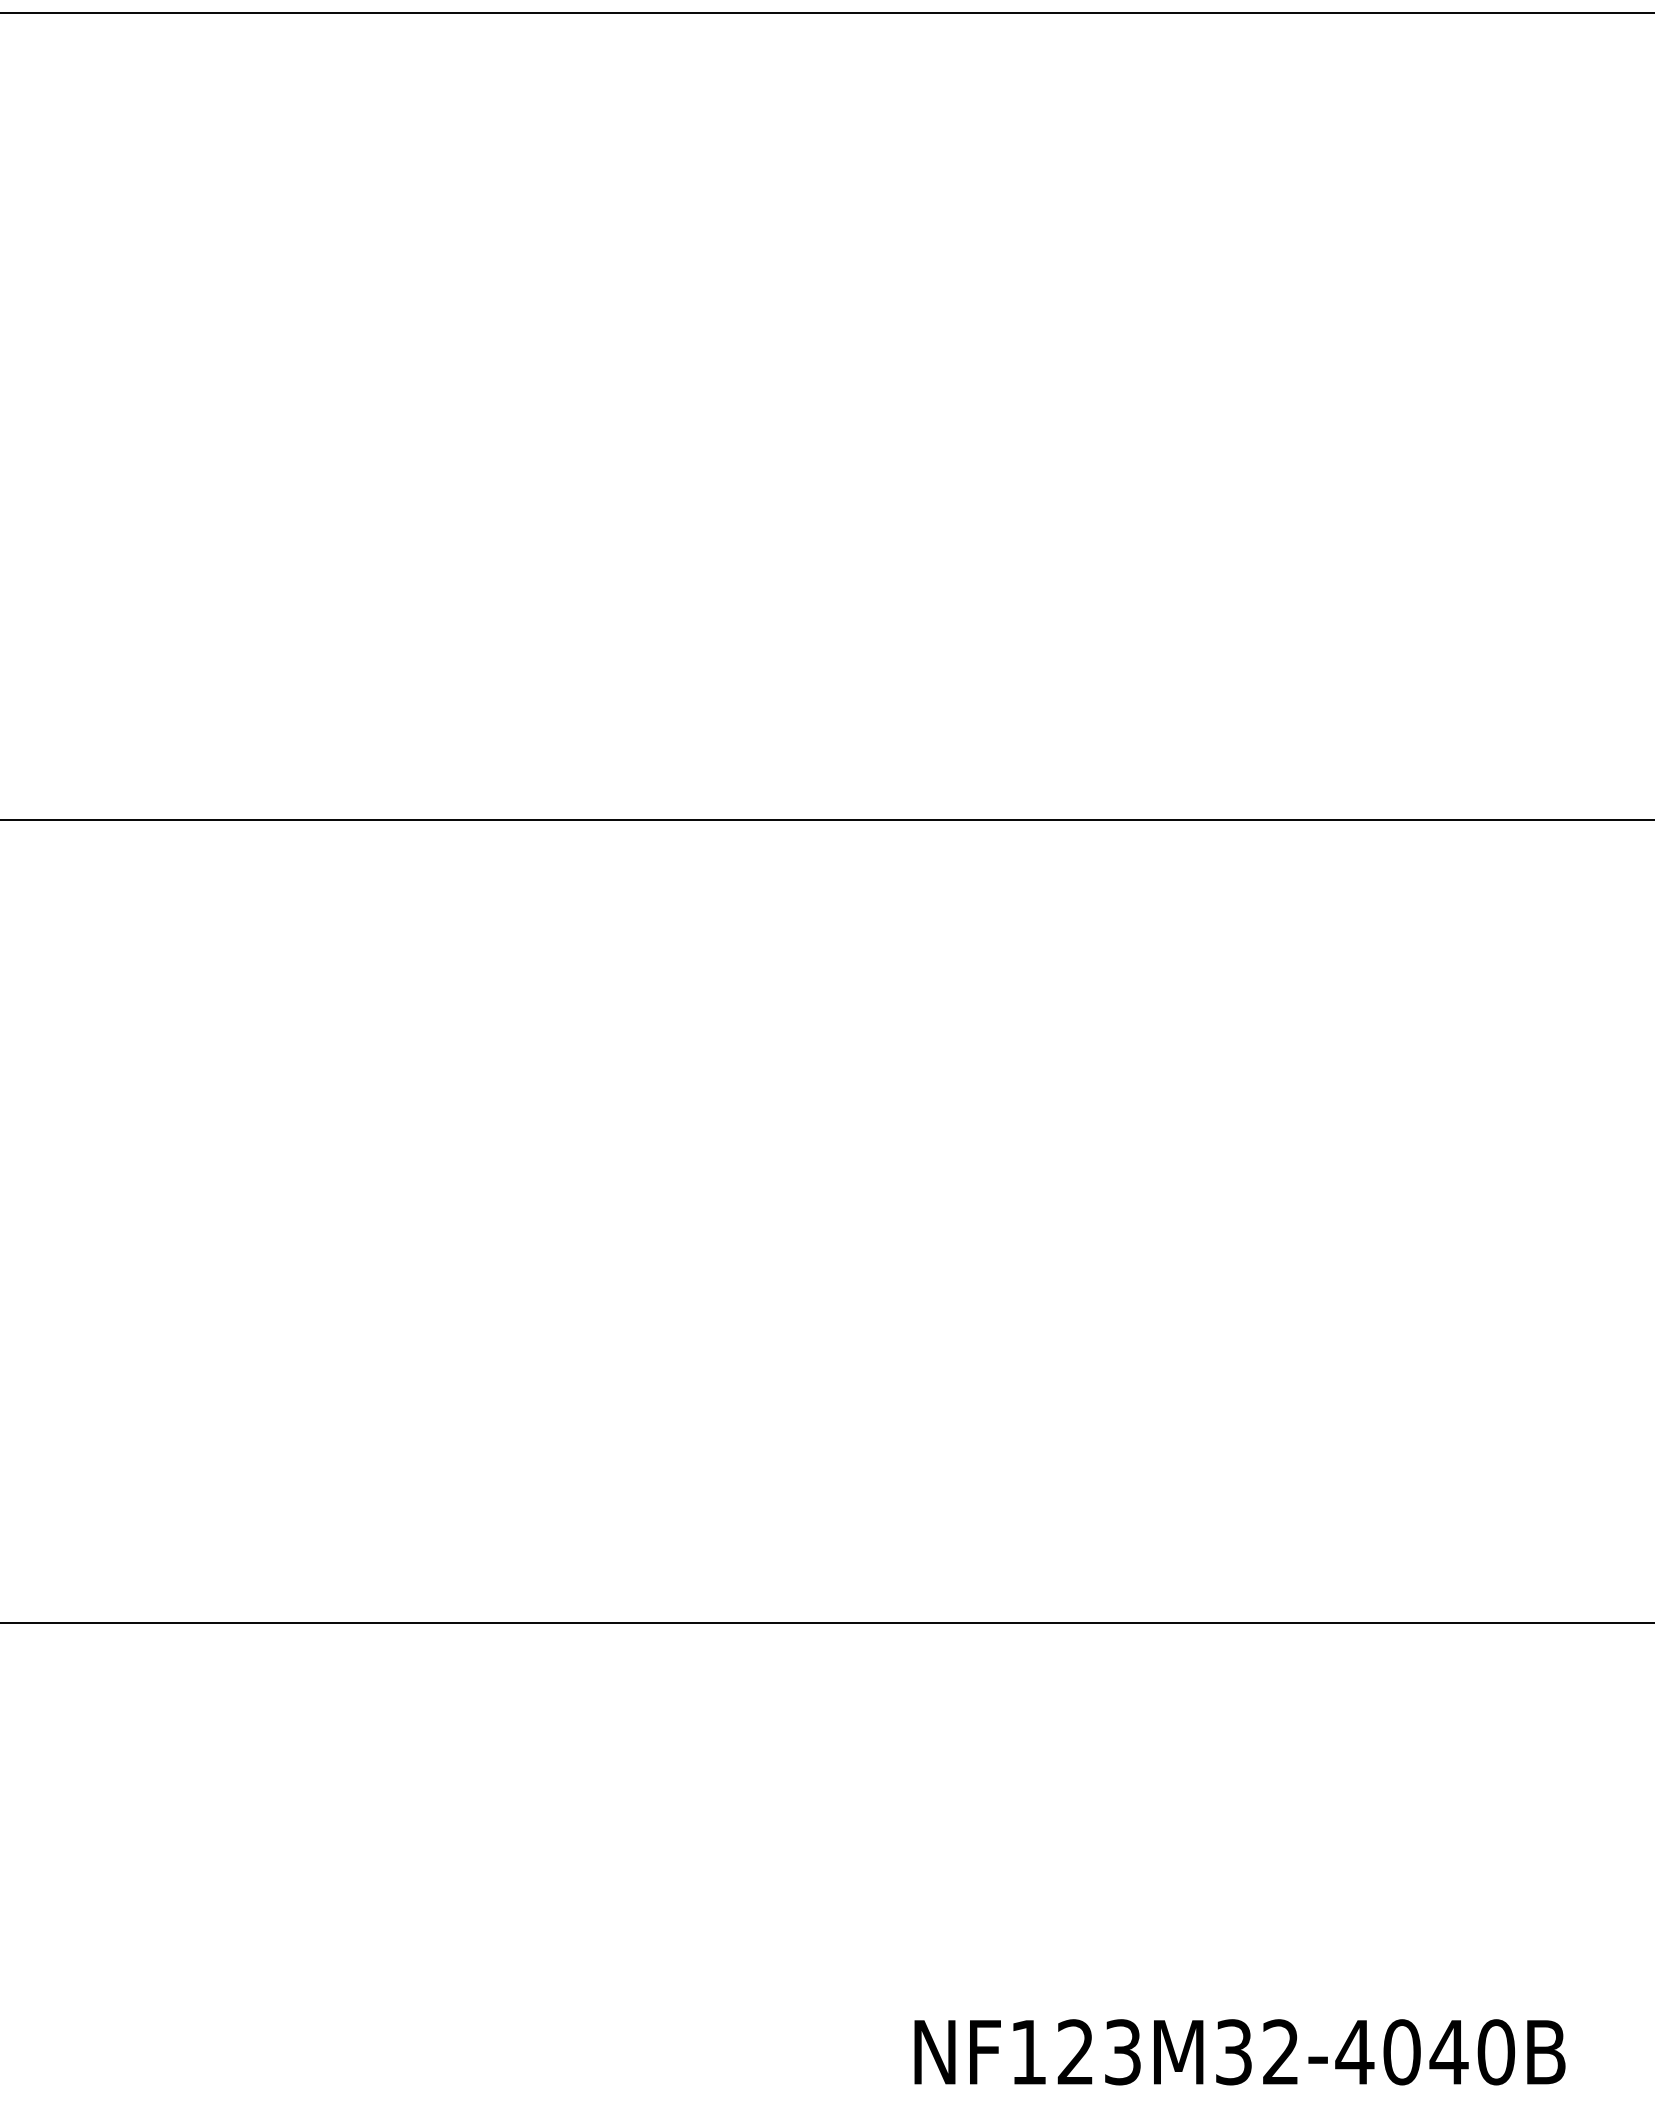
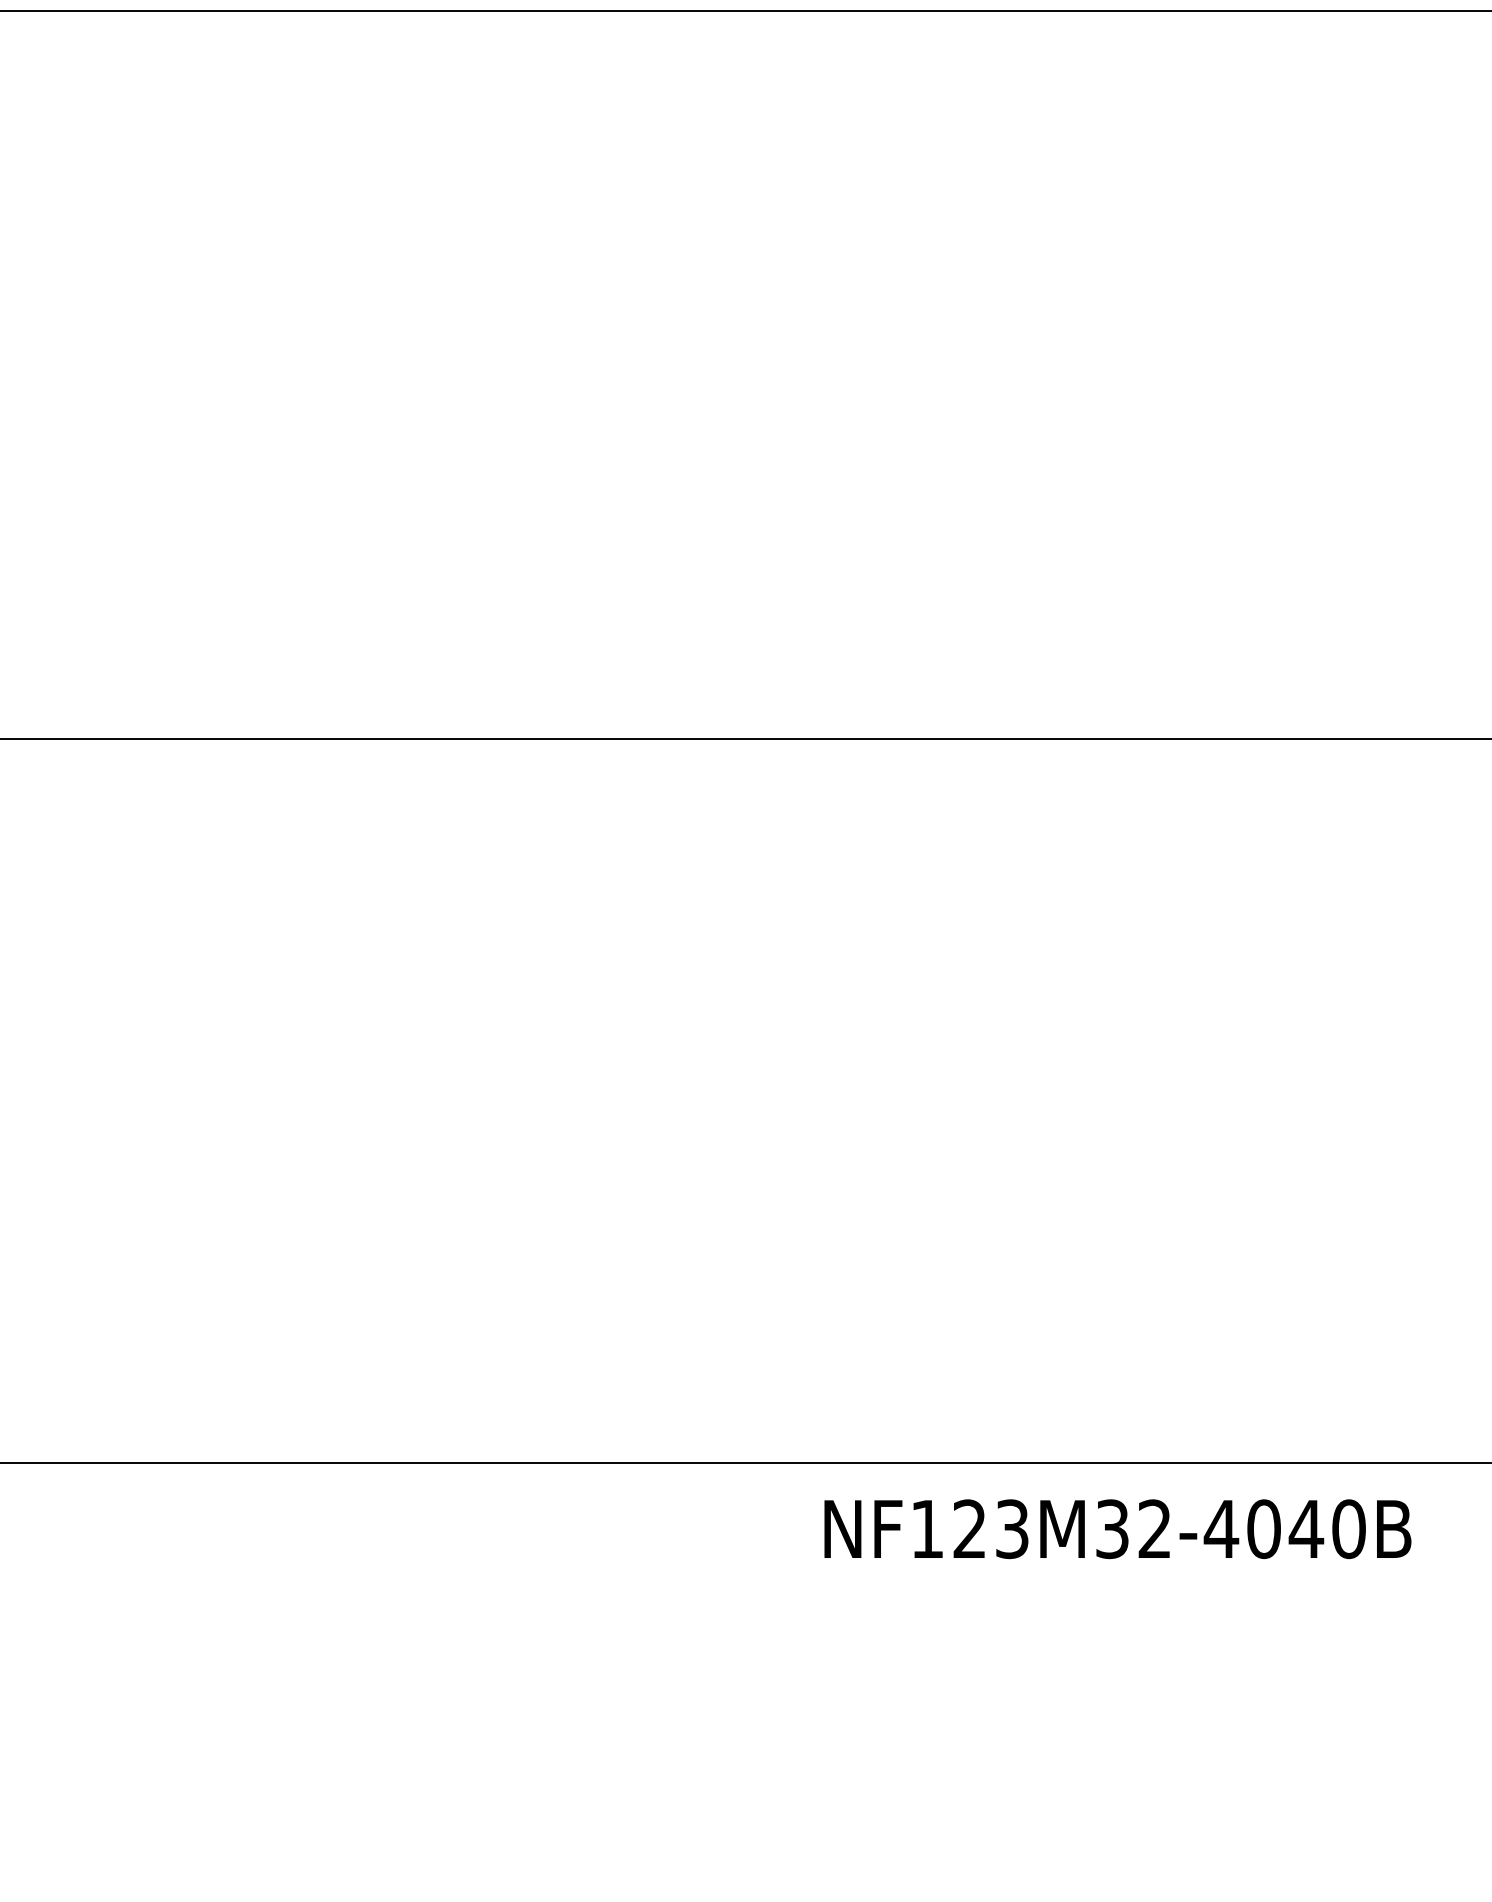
text: (1239, 2052) -> (1117, 1529), moved

